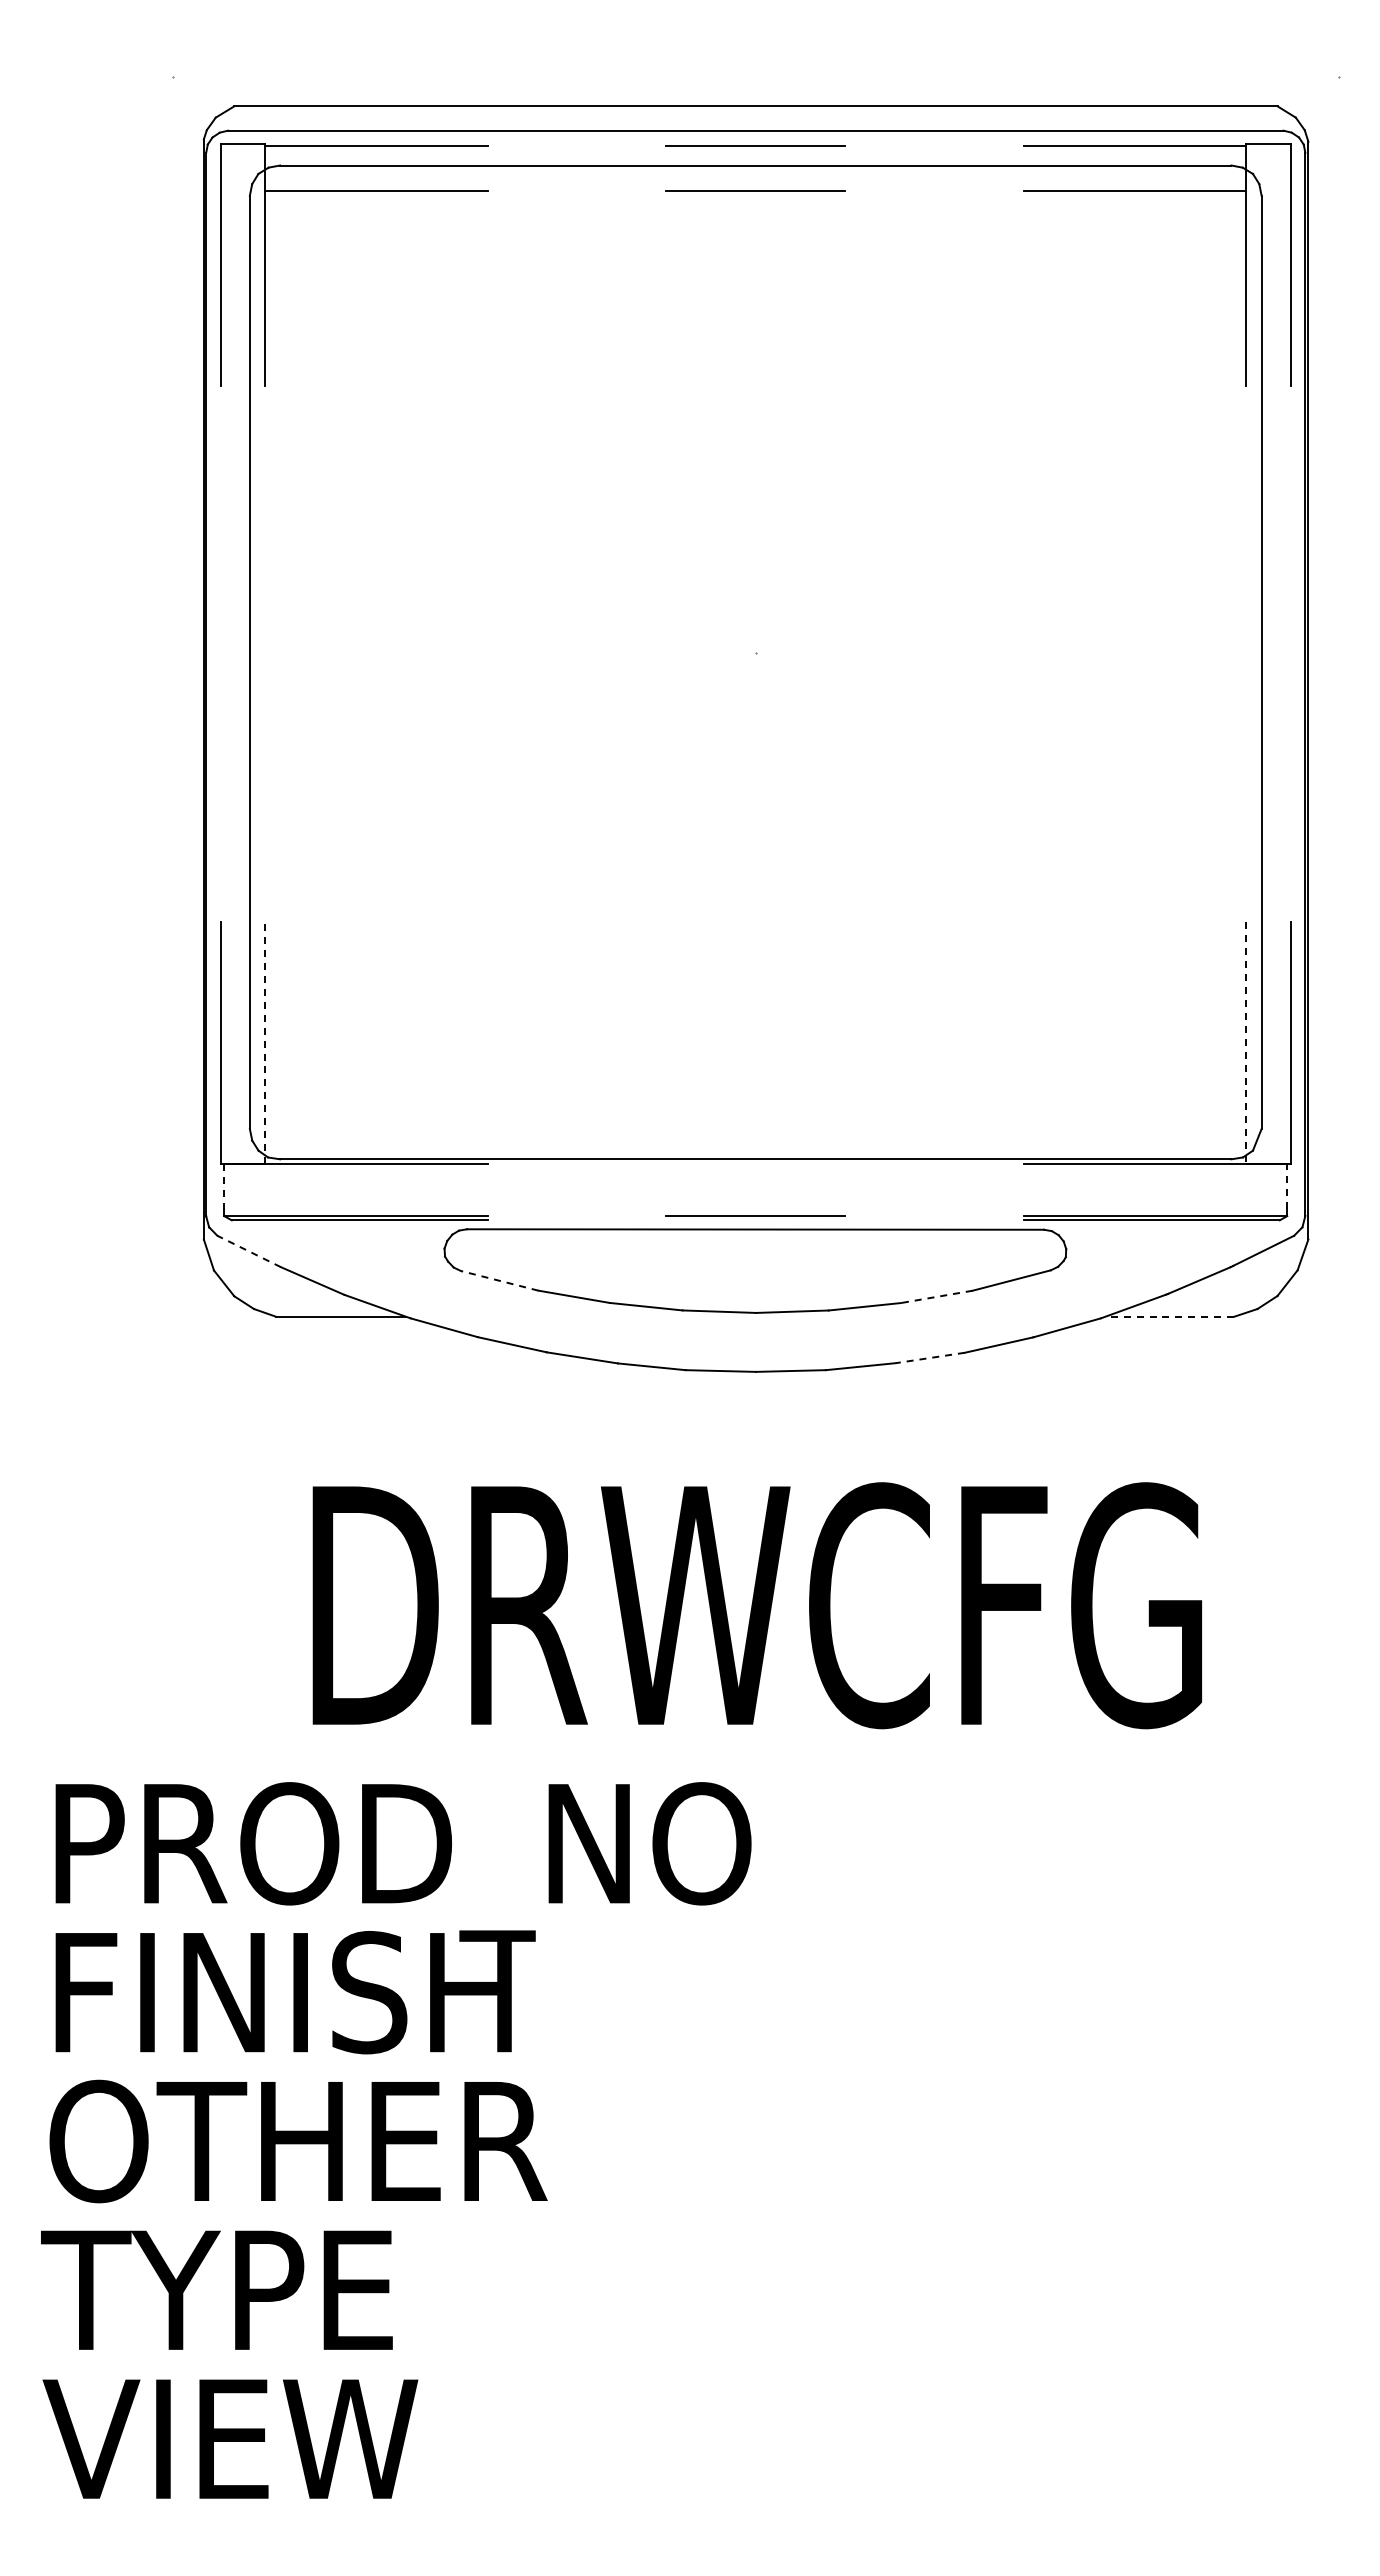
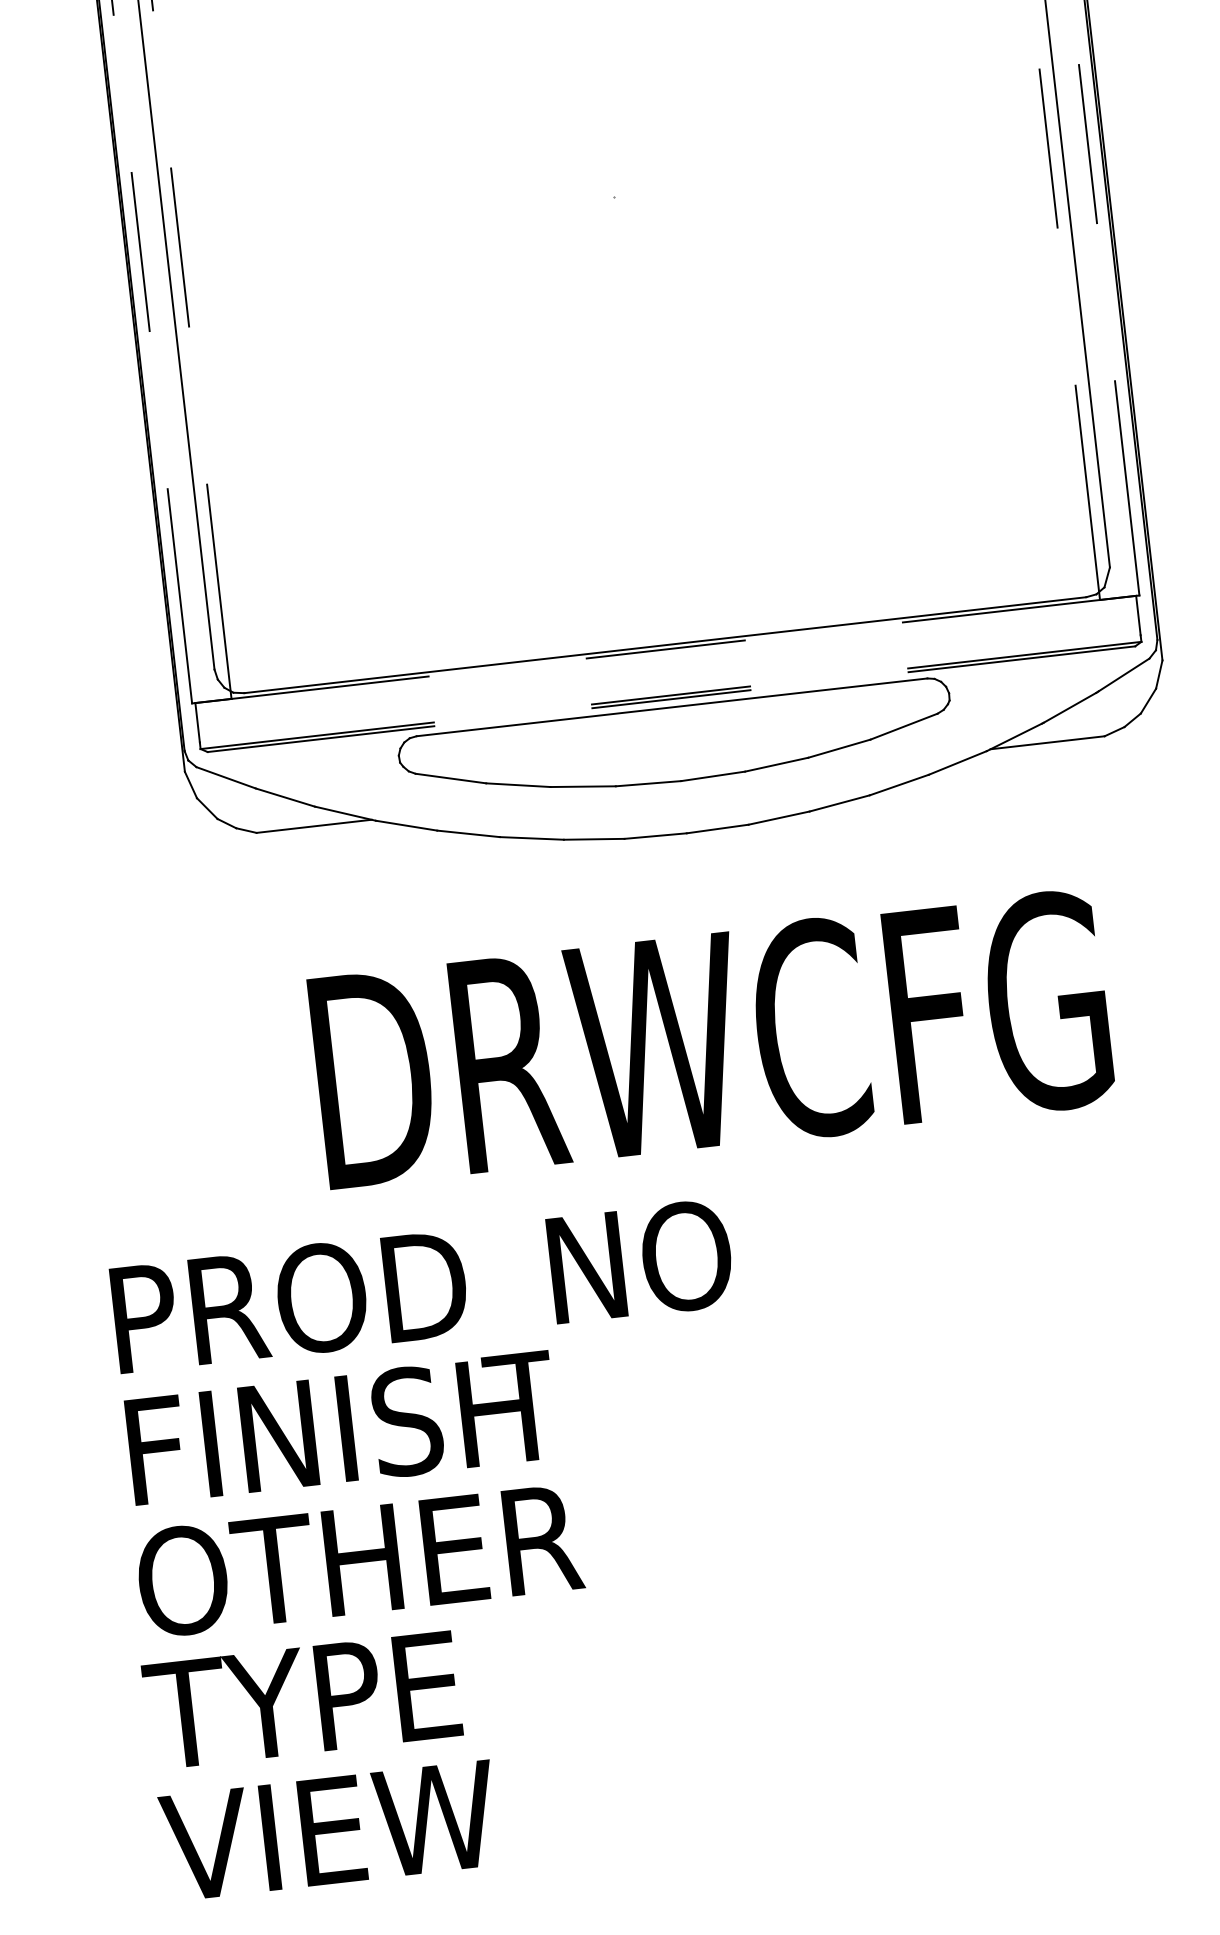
line: (220, 653) -> (140, 251), added
line: (265, 653) -> (180, 246), added
line: (1246, 653) -> (1048, 148), added
line: (1290, 653) -> (1087, 143), added
line: (265, 1042) -> (219, 591), dashed -> solid
line: (1246, 1043) -> (1087, 493), dashed -> solid
line: (755, 1164) -> (665, 649), added
line: (1287, 1185) -> (1138, 614), dashed -> solid
line: (224, 1186) -> (197, 722), dashed -> solid
line: (755, 1220) -> (671, 699), added
line: (248, 1251) -> (225, 777), dashed -> solid
line: (499, 1280) -> (450, 778), dashed -> solid
line: (936, 1296) -> (839, 748), dashed -> solid
line: (1169, 1316) -> (1047, 742), dashed -> solid
line: (930, 1357) -> (839, 802), dashed -> solid

